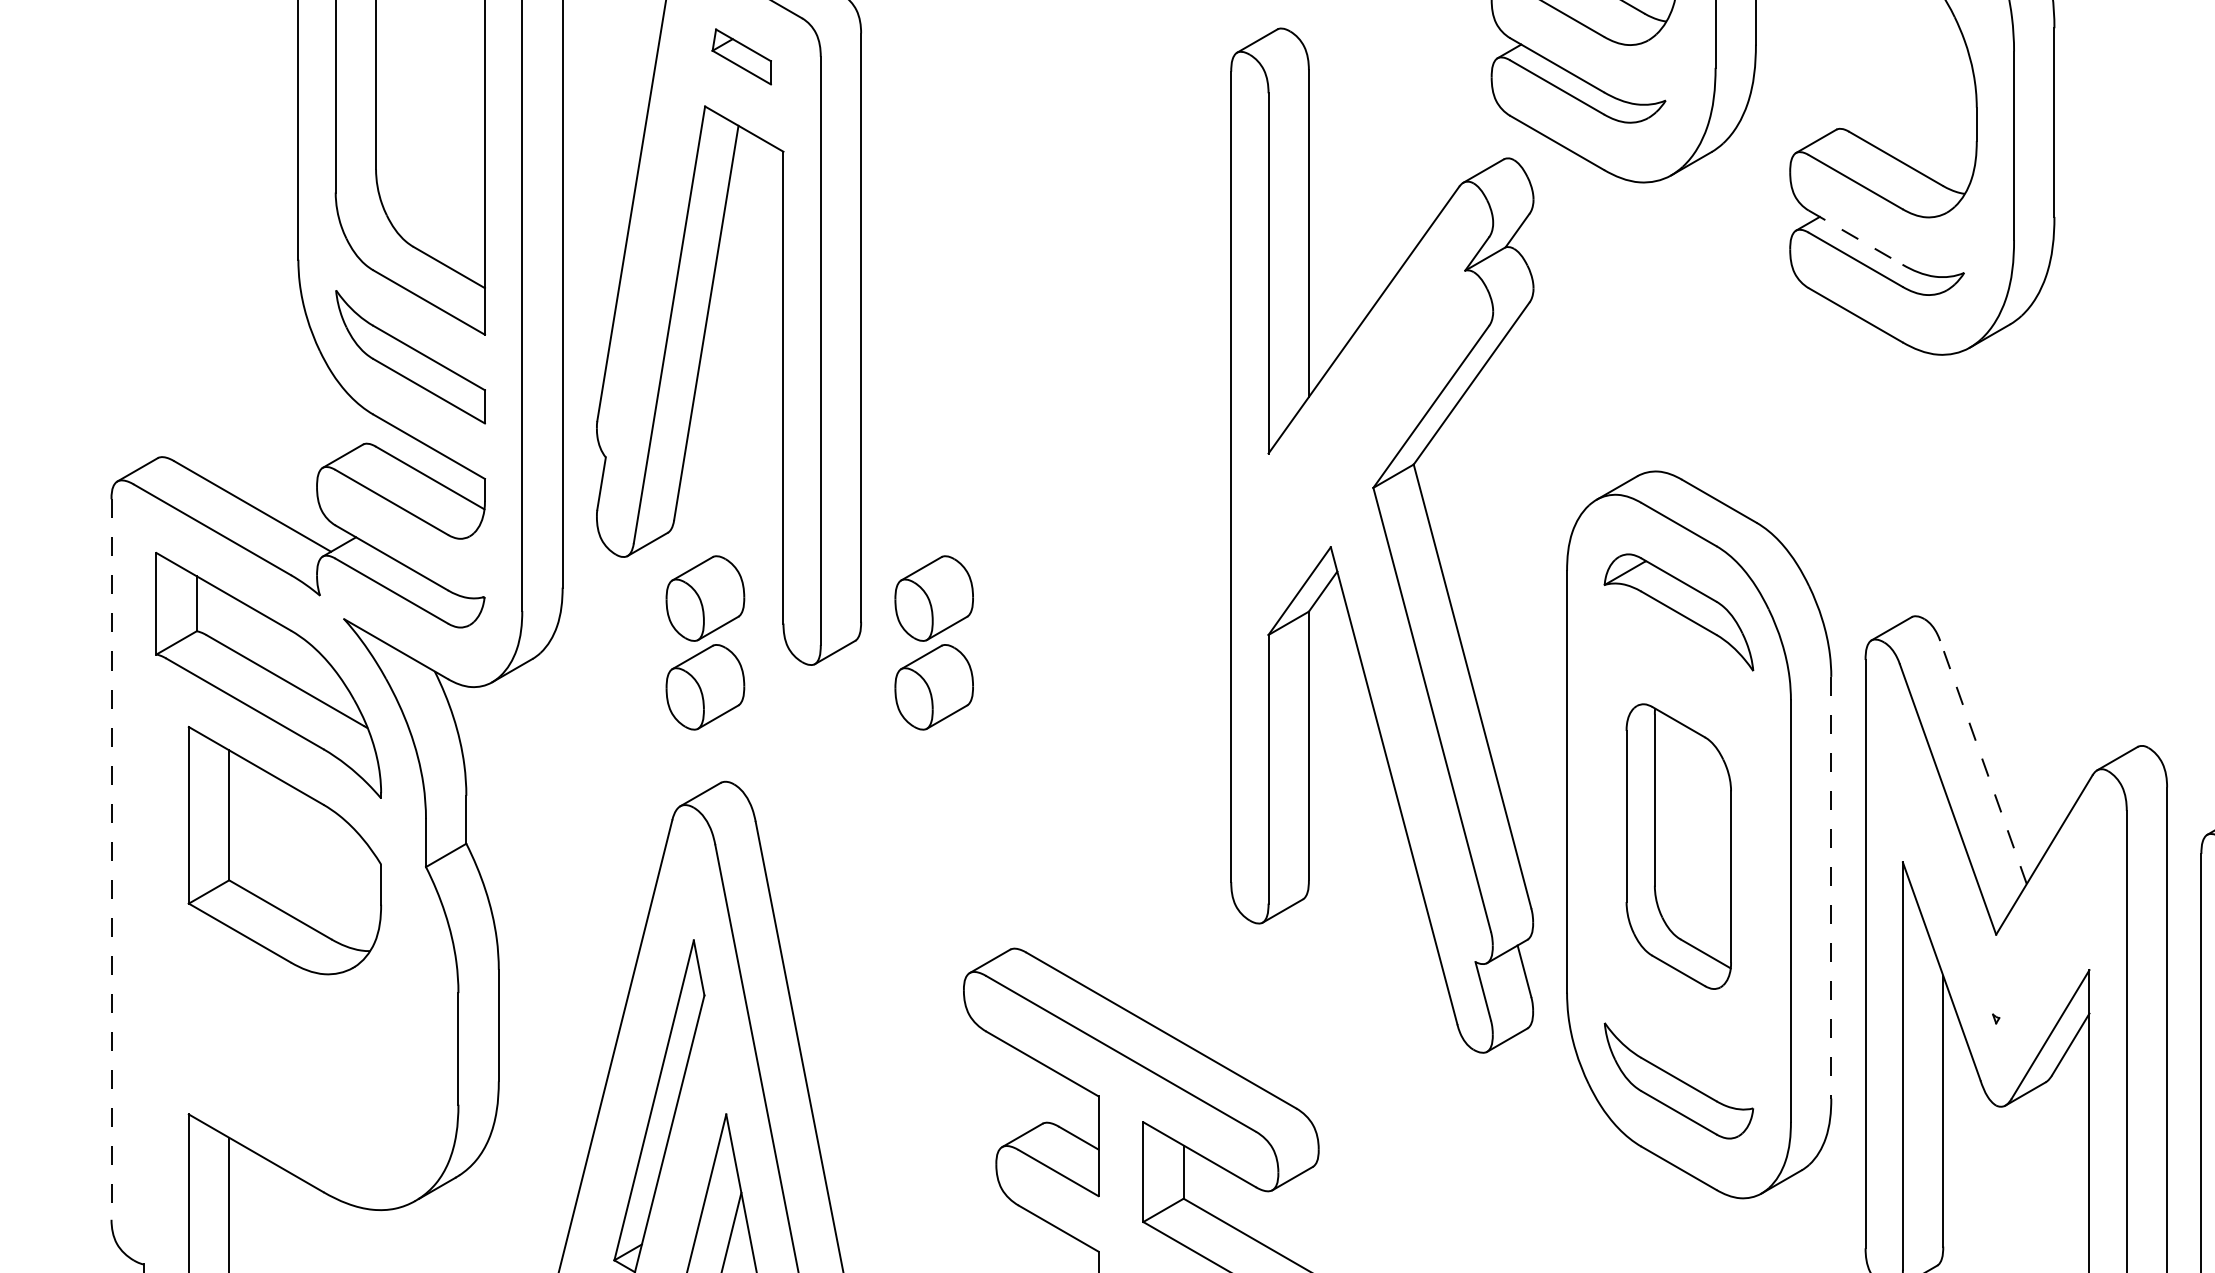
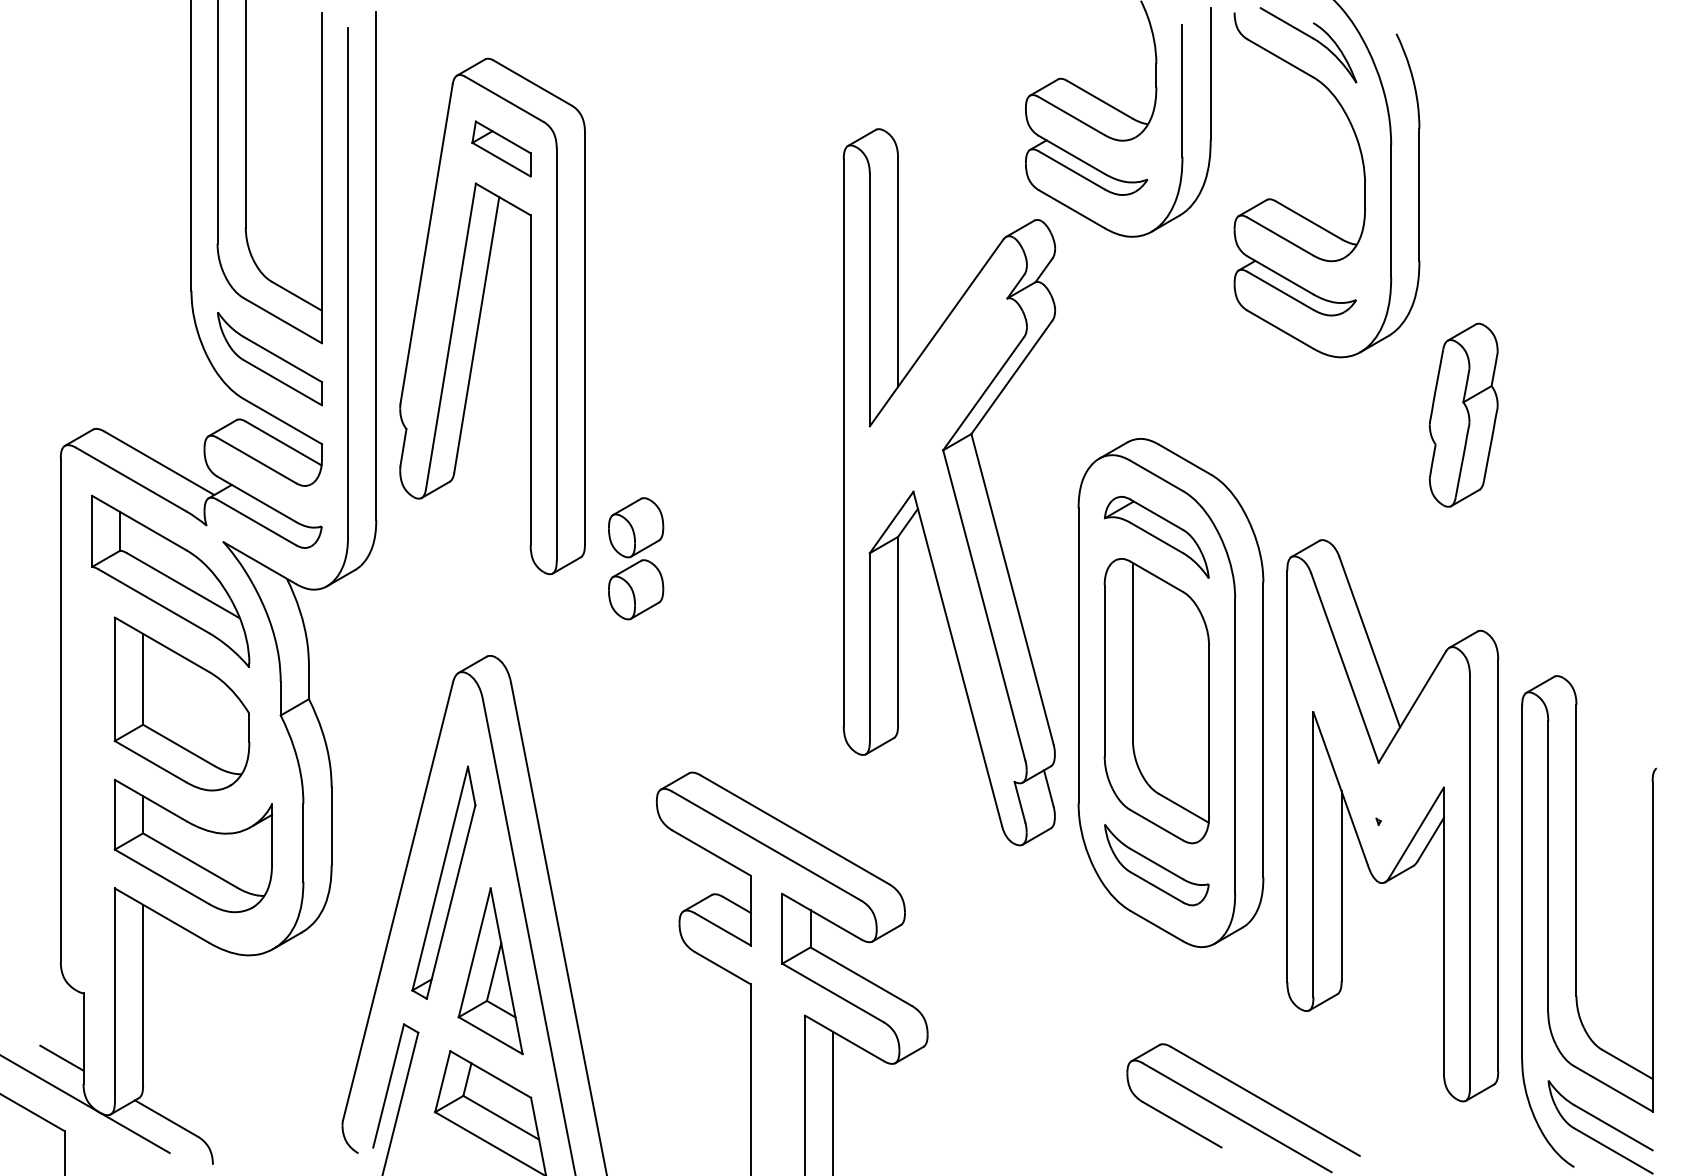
part: (741, 56) -> (501, 148), size x1.43
line: (1855, 237) -> (1280, 275), dashed -> solid
part: (2117, 436) -> (1463, 414), added
part: (705, 642) -> (476, 558), removed
line: (1983, 761) -> (1369, 641), dashed -> solid
part: (1678, 847) -> (1156, 701), size x1.43
line: (111, 859) -> (60, 710), dashed -> solid
line: (1831, 888) -> (1263, 730), dashed -> solid
part: (299, 1052) -> (192, 845), added

